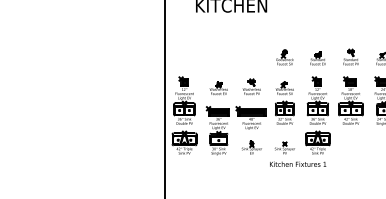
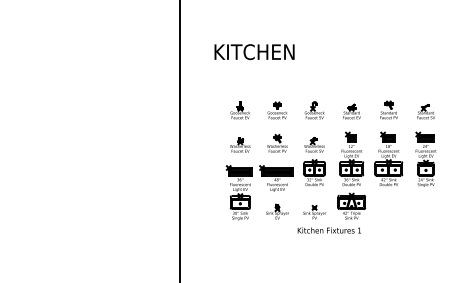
part: (218, 57) -> (239, 110), added
part: (251, 57) -> (277, 110), added
part: (184, 115) -> (201, 175), removed

